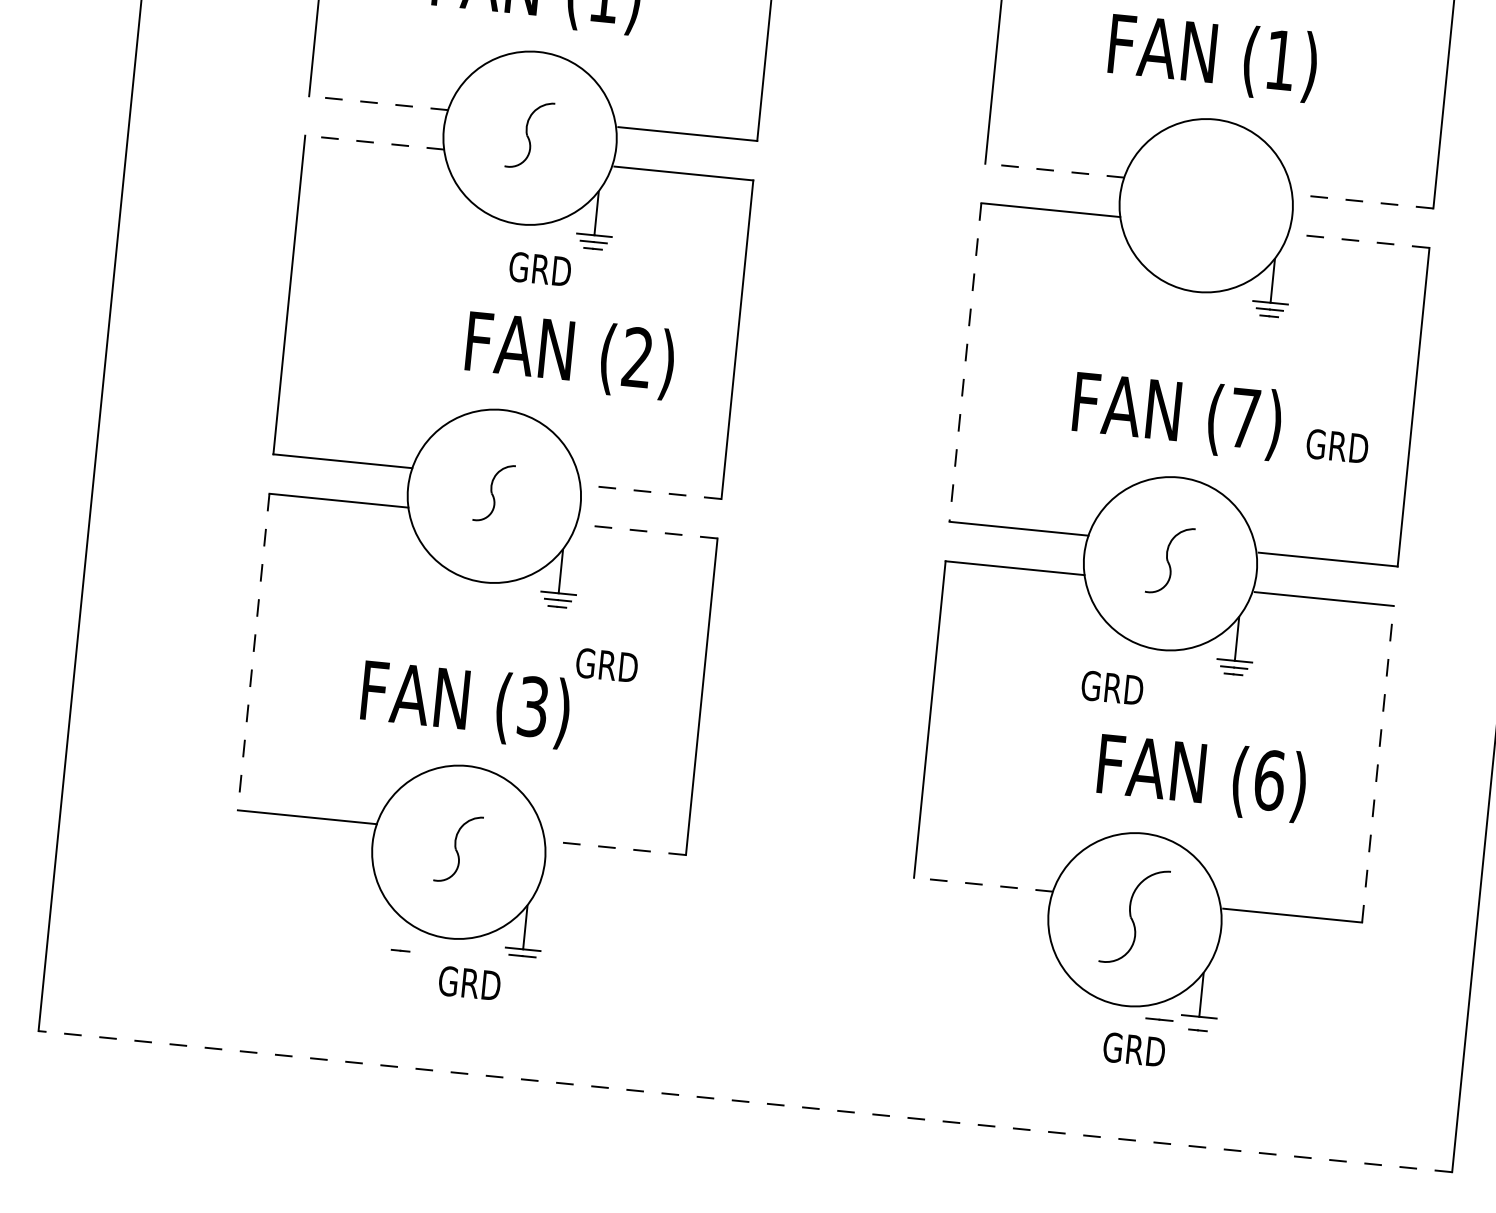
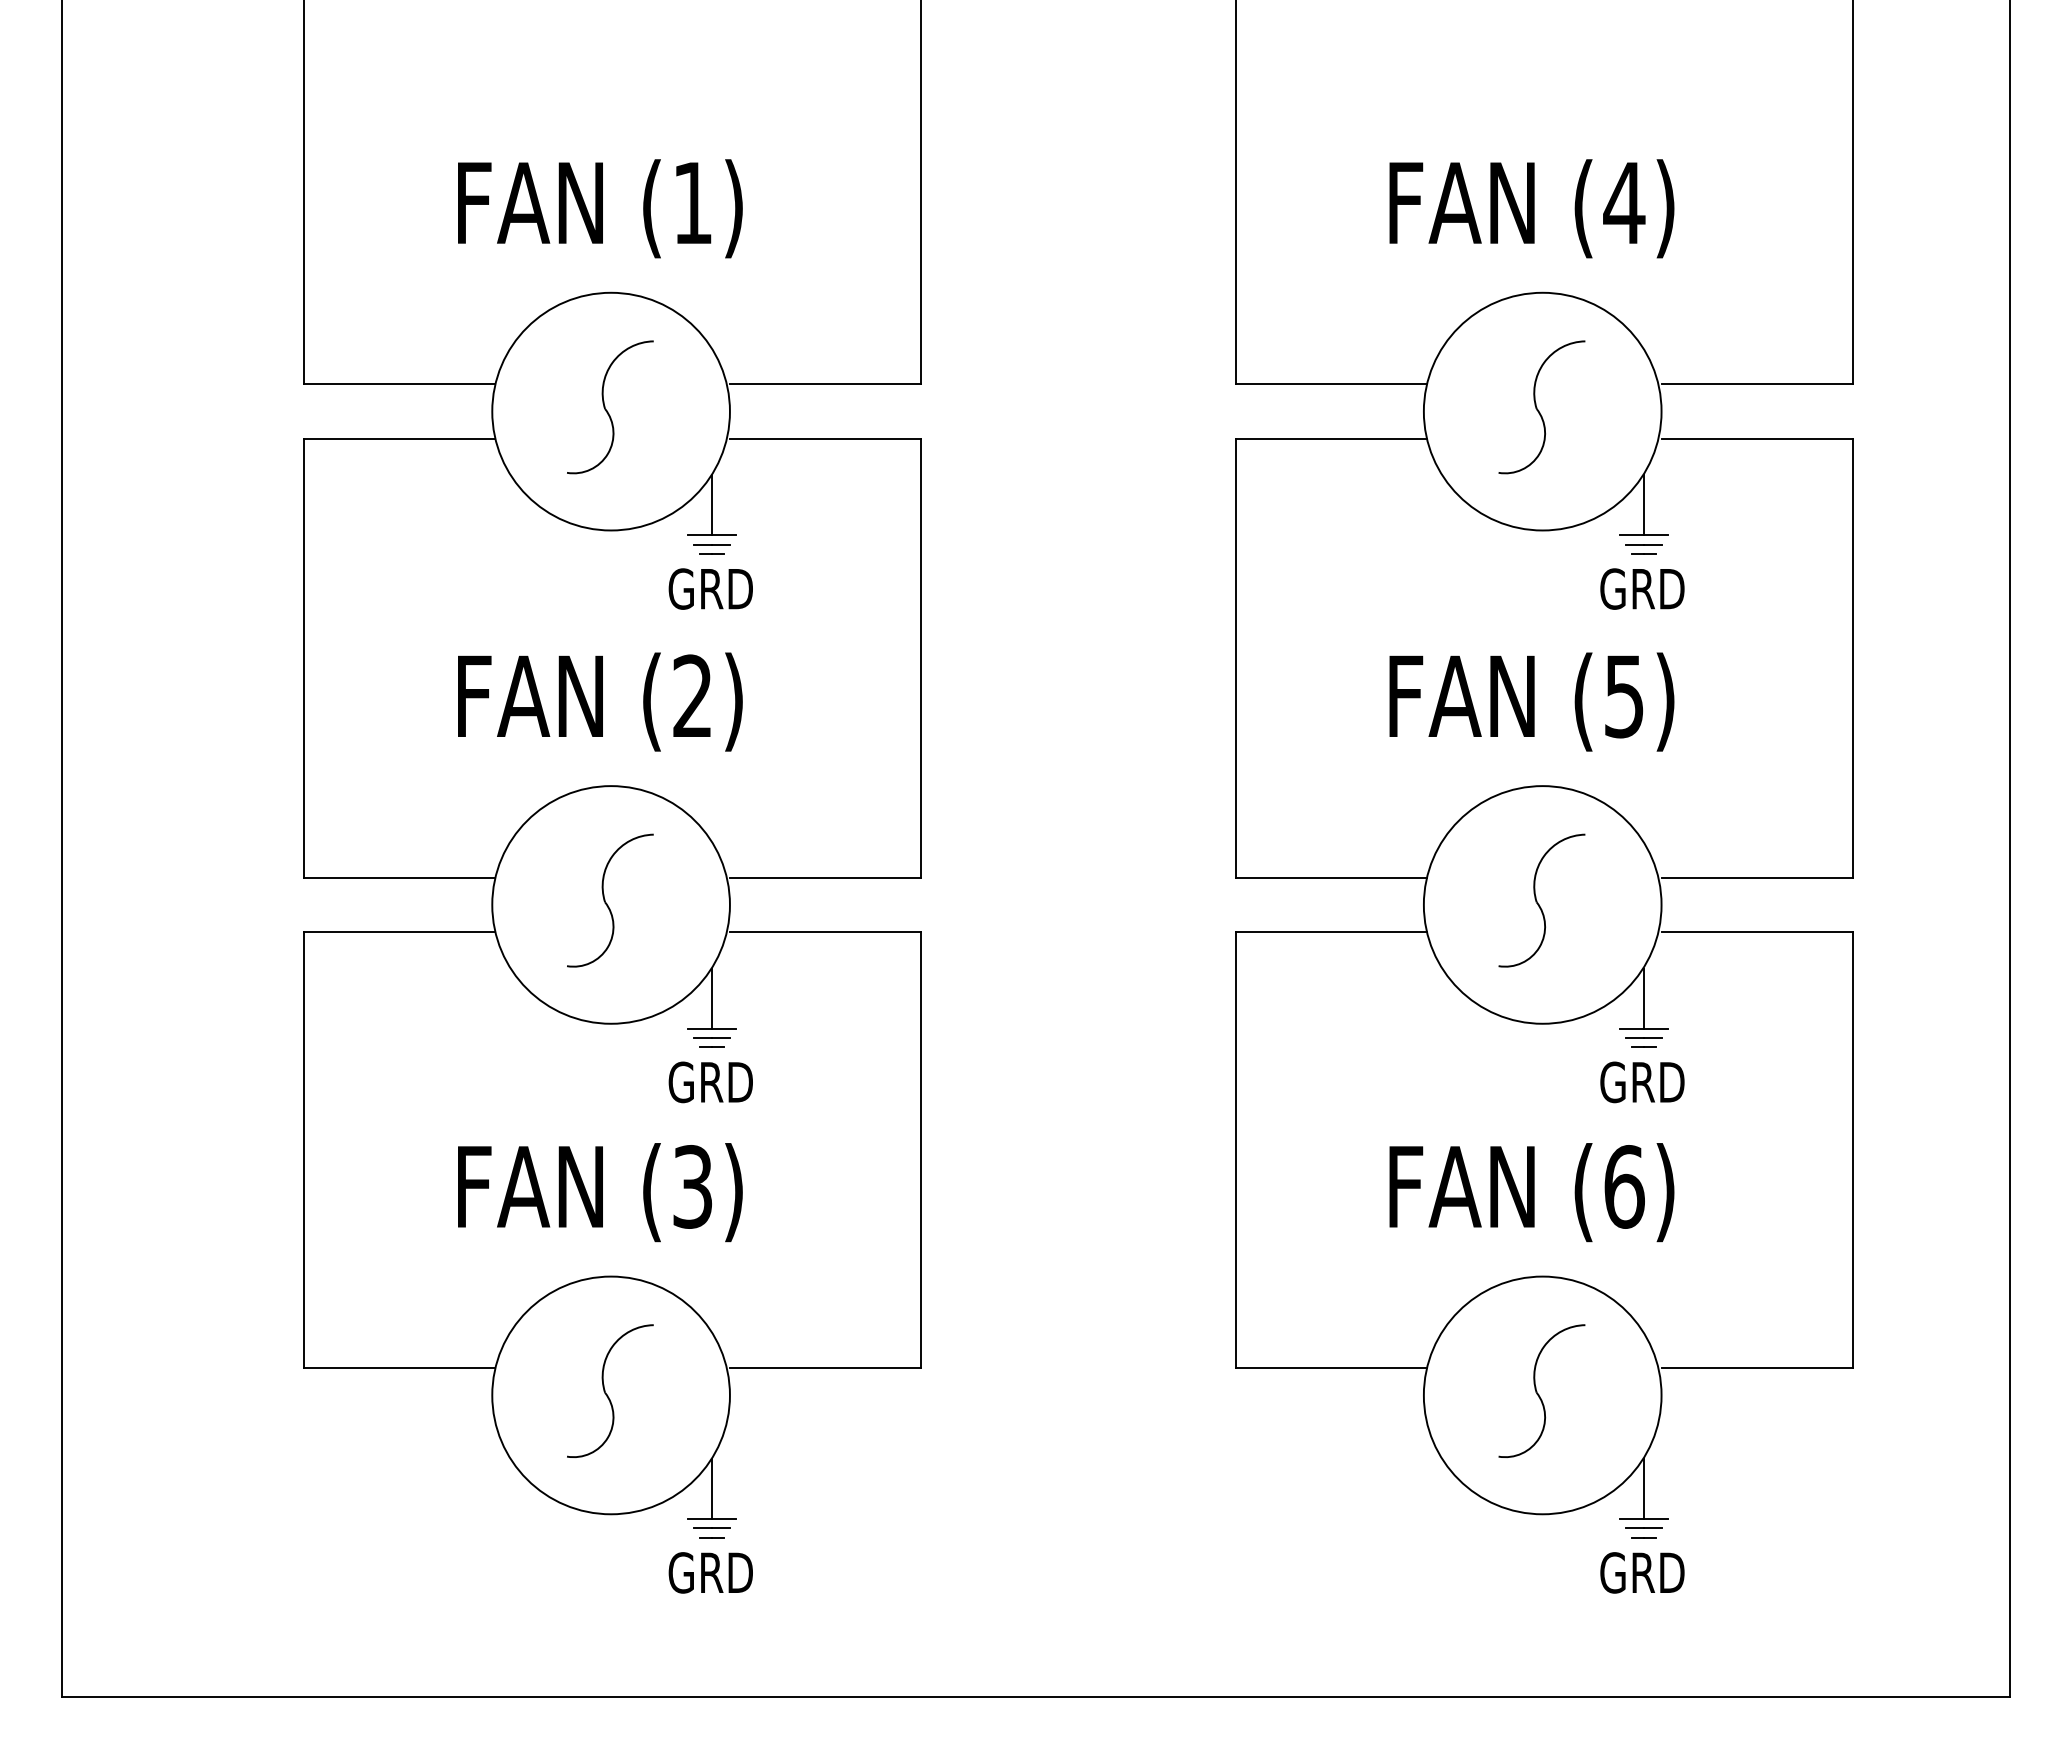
text: (1280, 59) -> (1624, 202), (1) -> (4)
line: (378, 103) -> (399, 384), dashed -> solid
part: (529, 135) -> (610, 407), size x1.43
line: (374, 142) -> (399, 438), dashed -> solid
line: (1054, 170) -> (1331, 384), dashed -> solid
line: (1364, 201) -> (1757, 384), dashed -> solid
part: (1205, 202) -> (1541, 407), added
line: (1360, 240) -> (1757, 438), dashed -> solid
text: (540, 268) -> (710, 588), moved
text: (570, 354) -> (600, 701), moved
line: (965, 362) -> (1235, 658), dashed -> solid
text: (1244, 418) -> (1624, 696), (7) -> (5)
text: (1337, 445) -> (1642, 588), moved
line: (651, 491) -> (825, 877), dashed -> solid
part: (494, 493) -> (610, 900), size x1.67
line: (647, 531) -> (825, 932), dashed -> solid
part: (1169, 560) -> (1541, 900), size x1.43
line: (253, 652) -> (303, 1150), dashed -> solid
text: (606, 665) -> (710, 1082), moved
text: (1112, 688) -> (1642, 1082), moved
line: (1377, 763) -> (1852, 1149), dashed -> solid
text: (1201, 777) -> (1531, 1192), moved
part: (458, 848) -> (610, 1390), size x1.43
line: (616, 848) -> (825, 1368), dashed -> solid
line: (983, 884) -> (1331, 1368), dashed -> solid
line: (400, 950) -> (711, 1537), moved
text: (469, 983) -> (710, 1572), moved
line: (1159, 1019) -> (1643, 1527), moved
text: (1134, 1049) -> (1642, 1572), moved
line: (745, 1101) -> (1035, 1696), dashed -> solid

